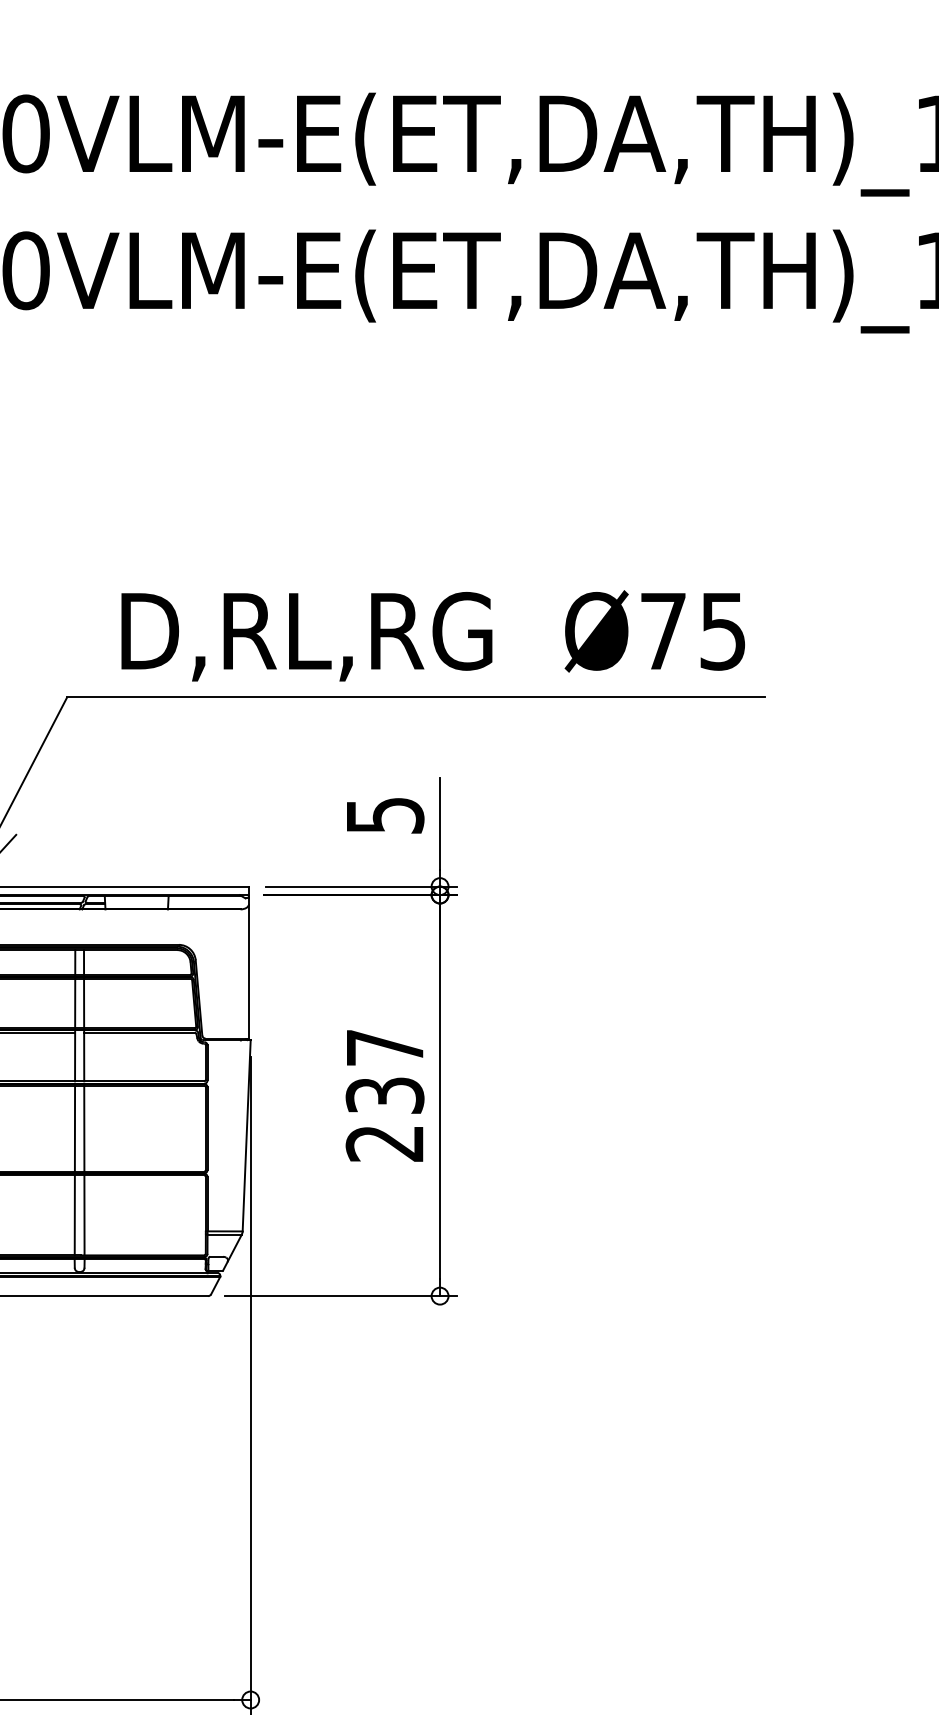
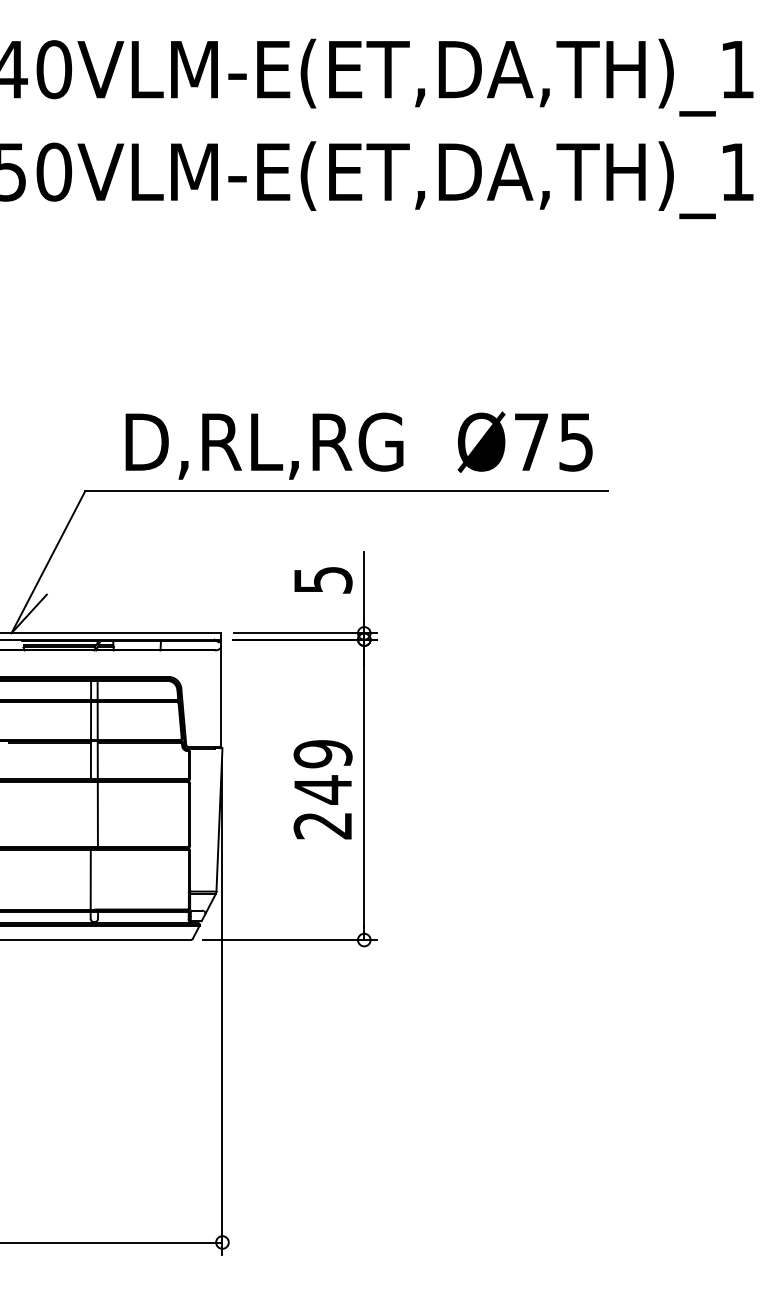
text: (384, 1072) -> (322, 772), 237 -> 249
line: (74, 1128) -> (90, 814), removed
line: (83, 1215) -> (97, 879), removed

